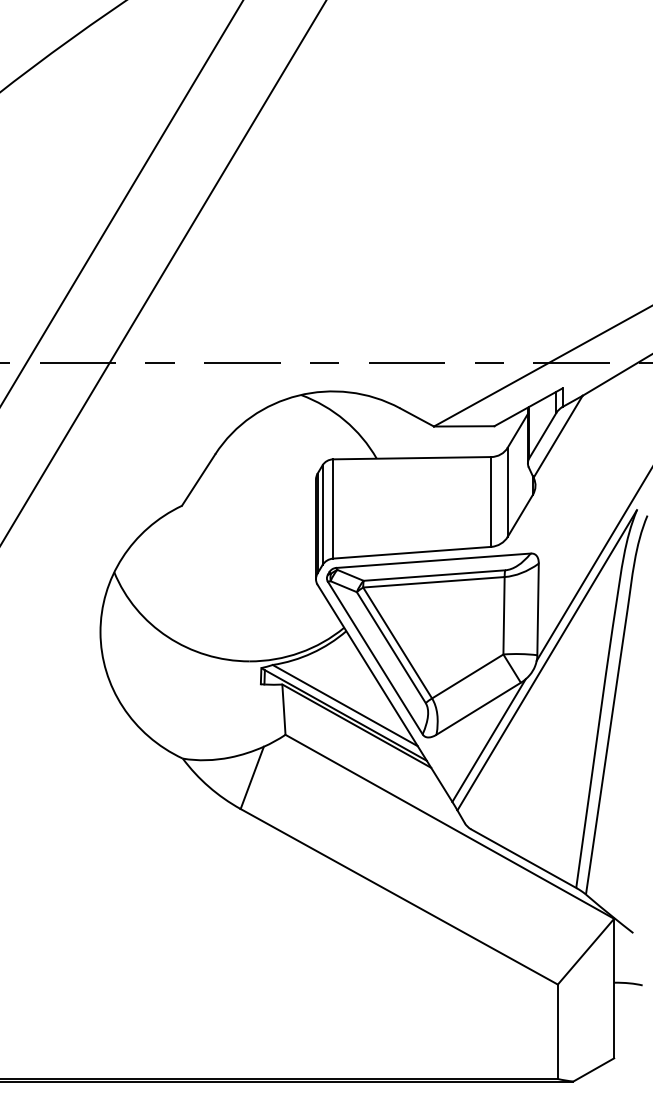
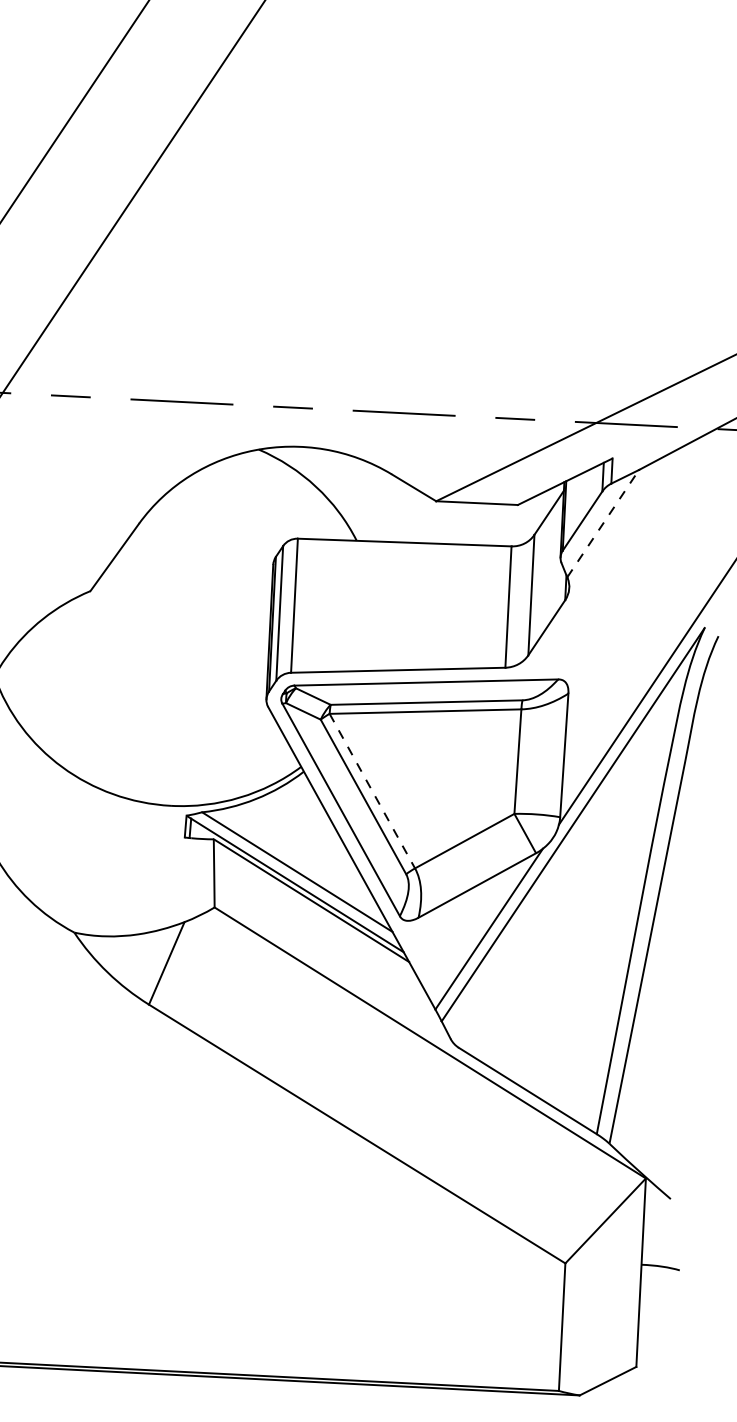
line: (558, 436) -> (603, 523), solid -> dashed
line: (397, 643) -> (372, 791), solid -> dashed

